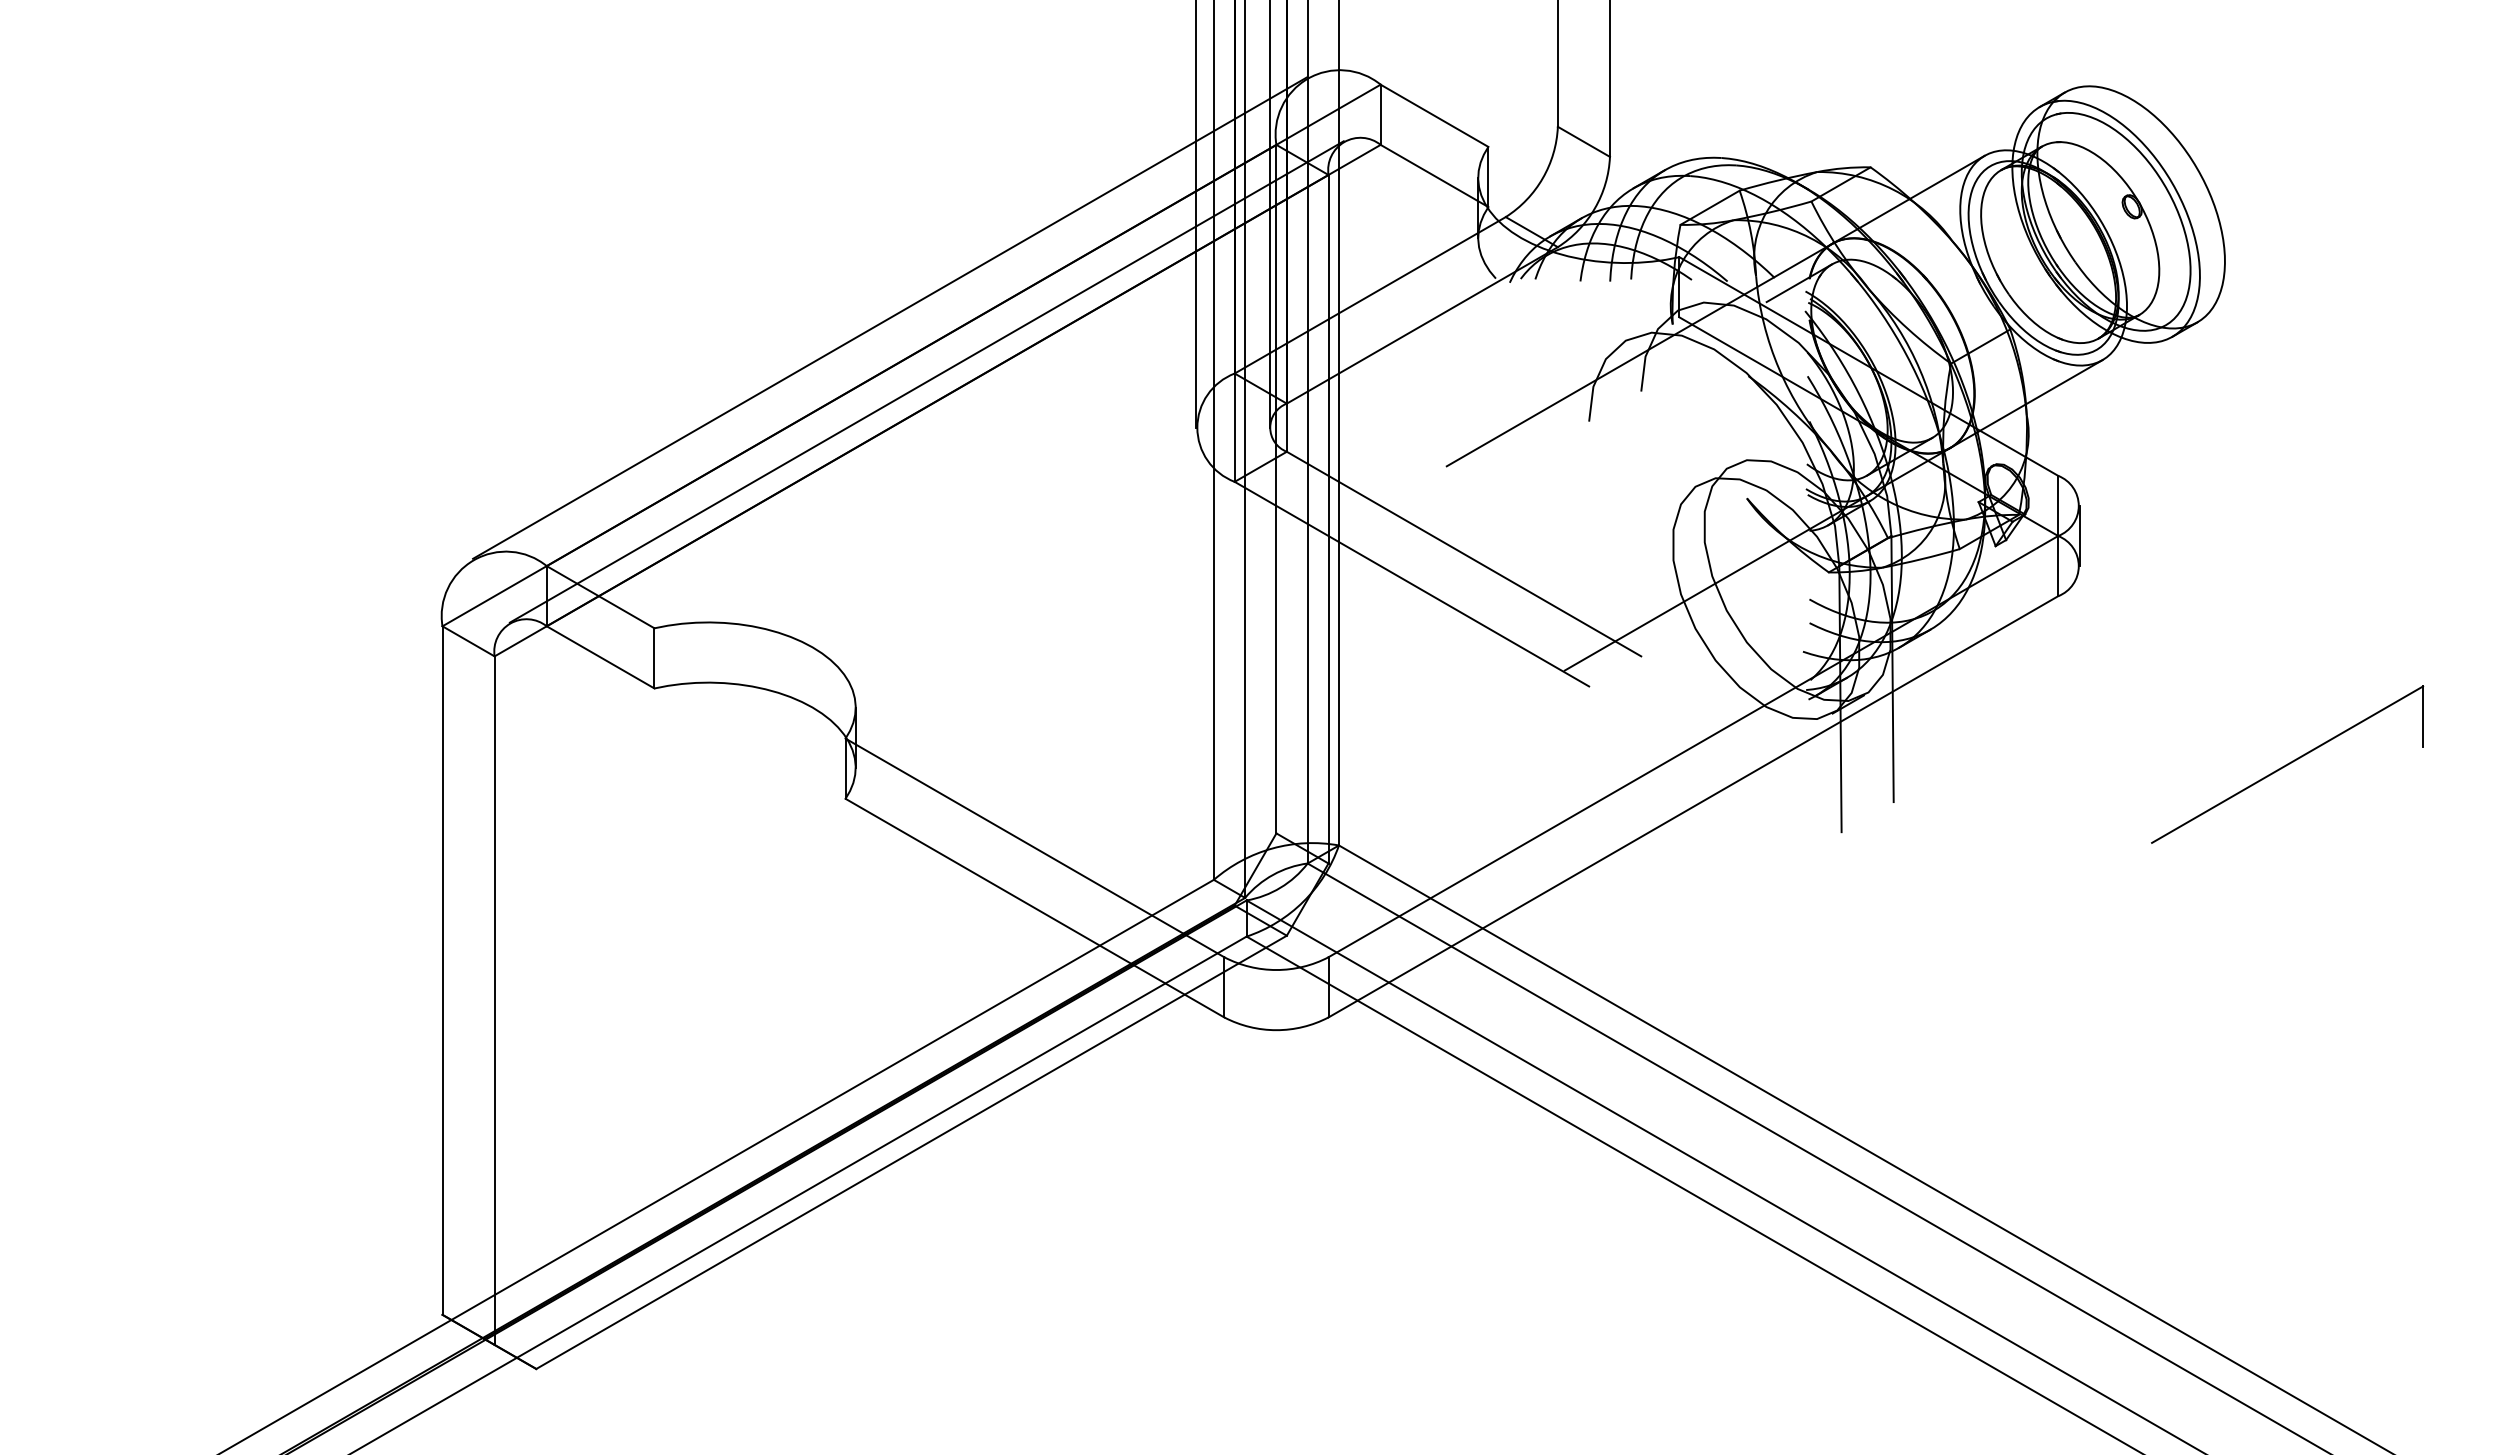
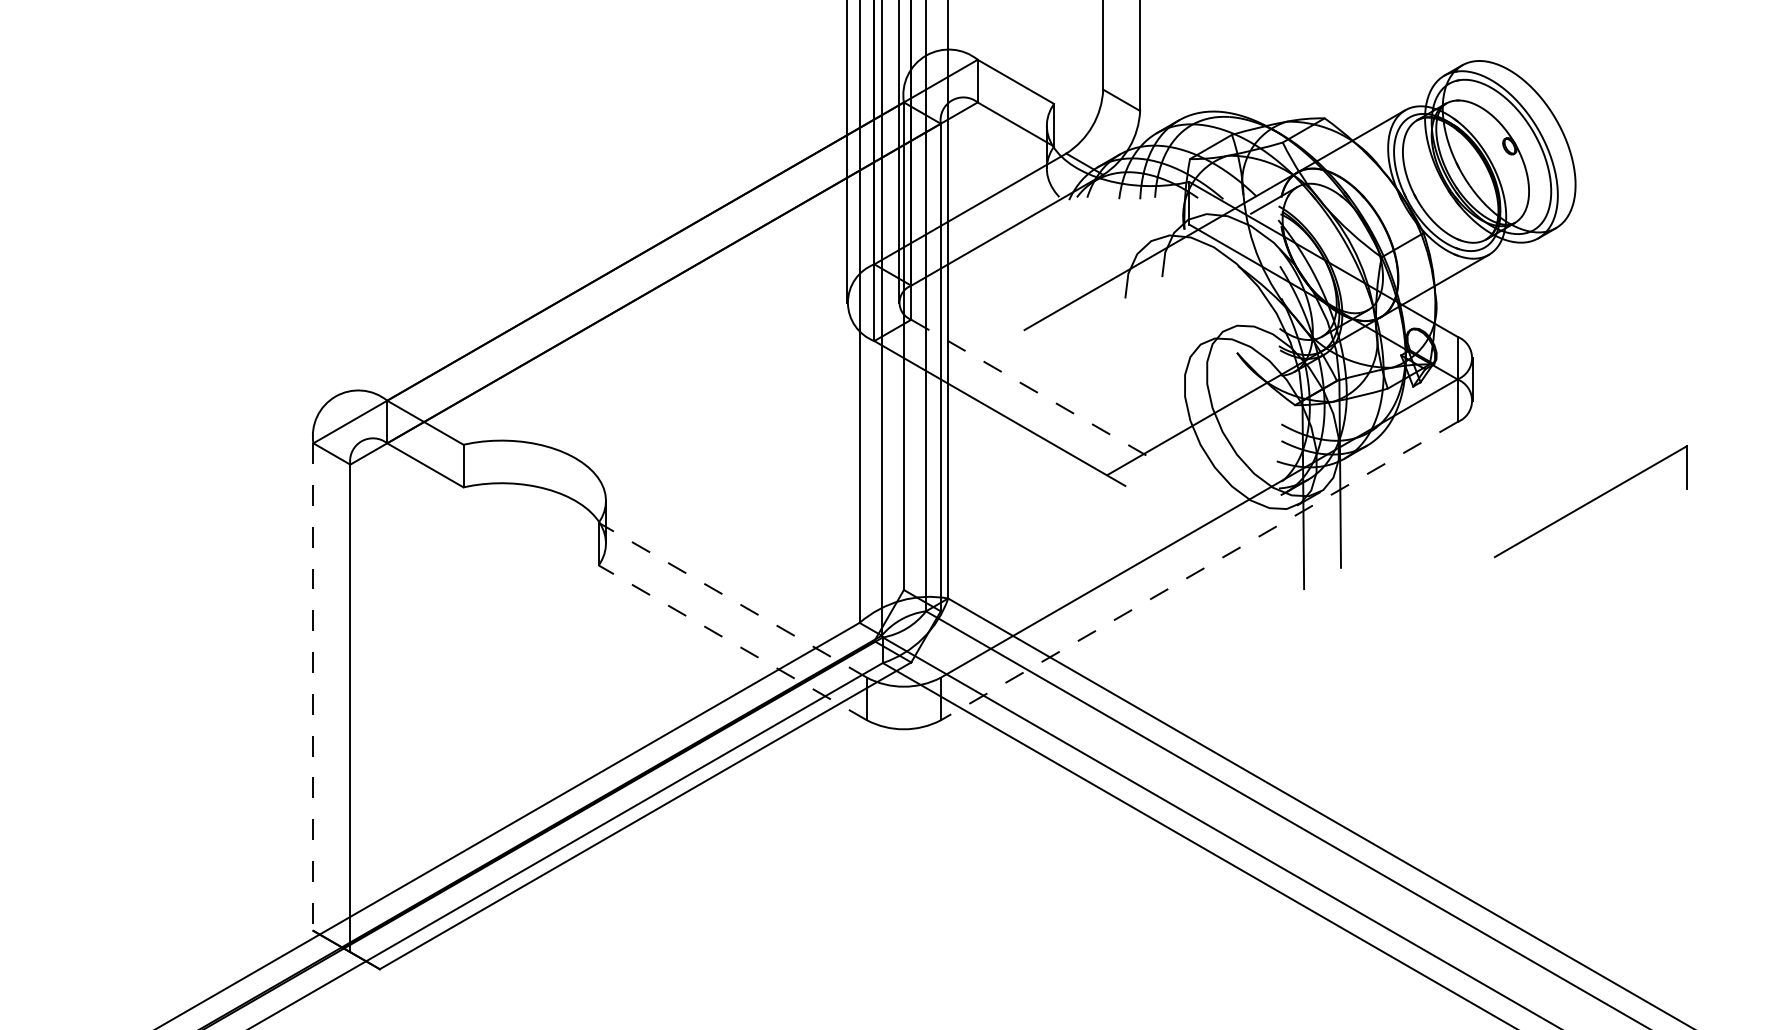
line: (889, 317) -> (629, 224), removed
line: (926, 381) -> (656, 269), removed
line: (1464, 554) -> (1037, 392), solid -> dashed
part: (2287, 764) -> (1590, 501), moved
line: (1692, 807) -> (1198, 571), solid -> dashed
line: (1034, 847) -> (732, 599), solid -> dashed
line: (1034, 908) -> (732, 643), solid -> dashed
line: (442, 971) -> (313, 687), solid -> dashed

